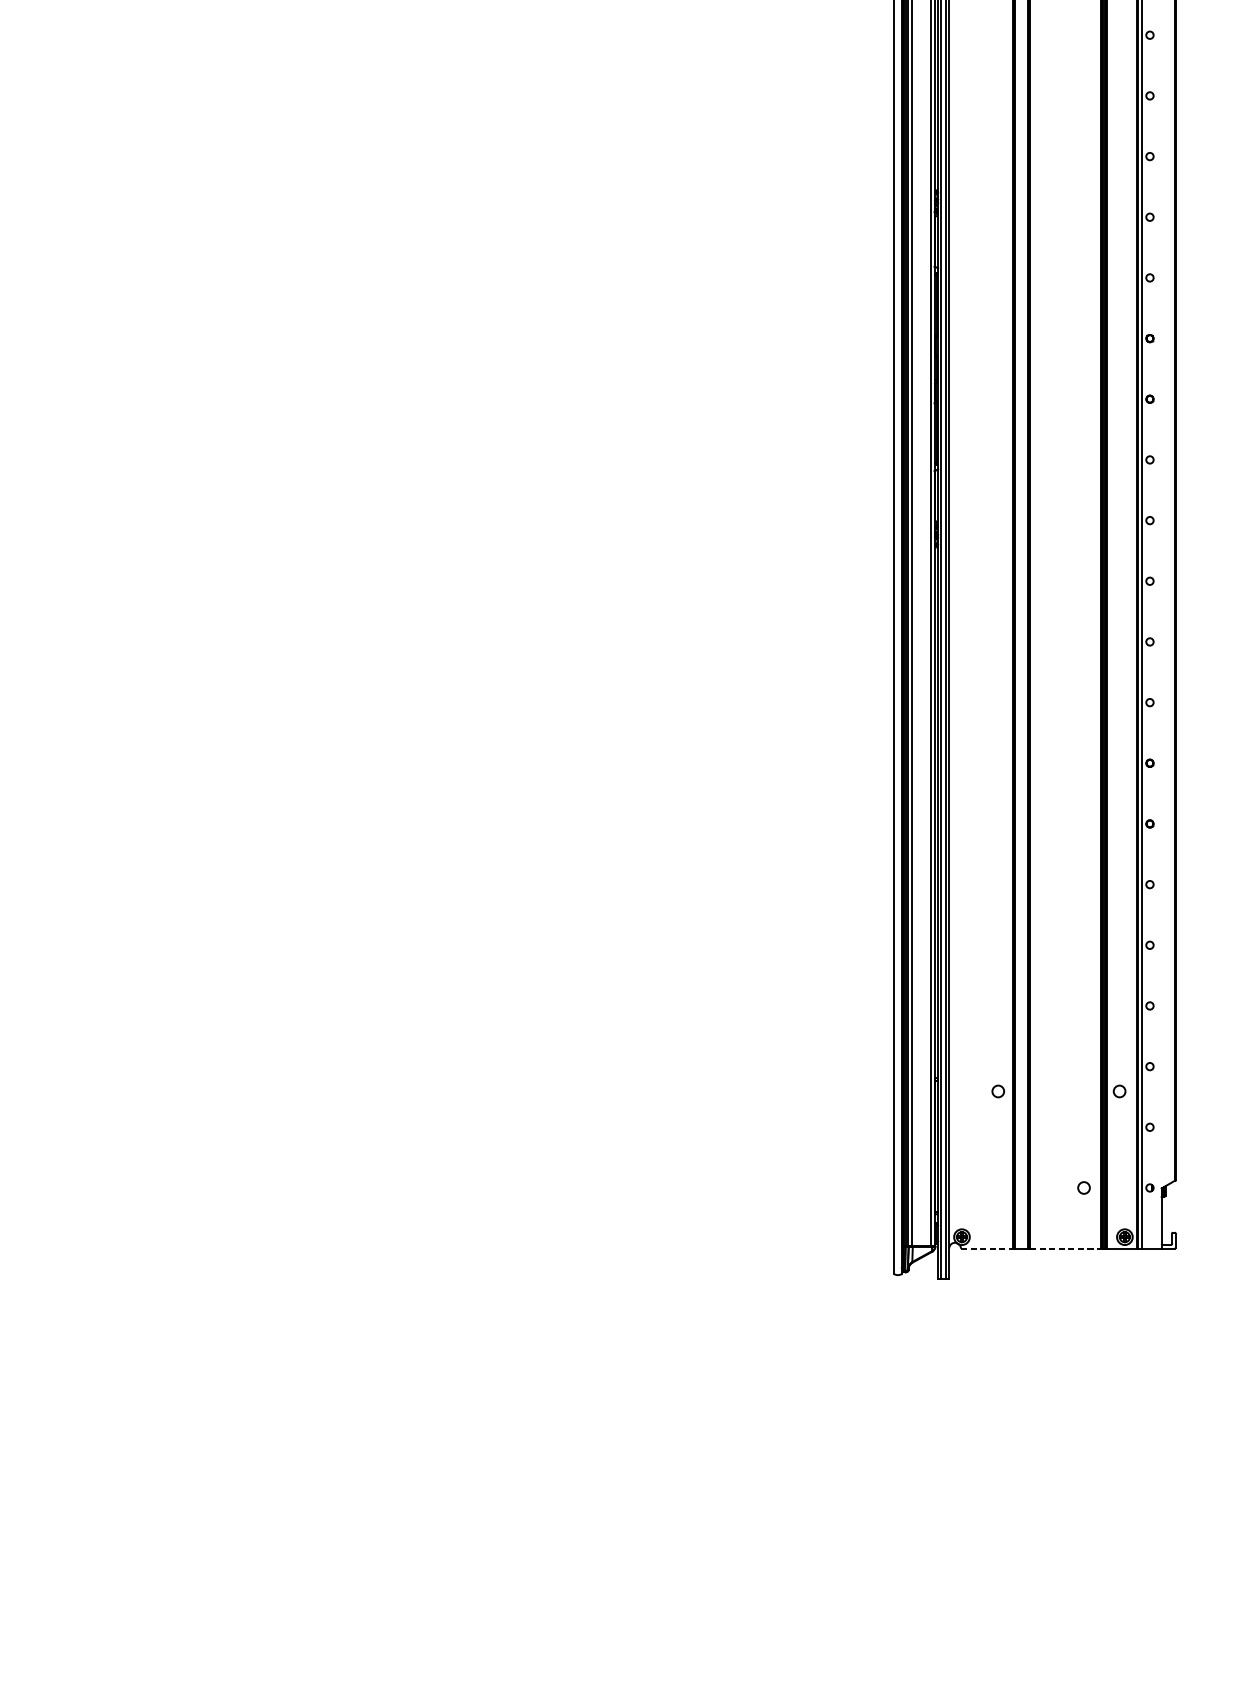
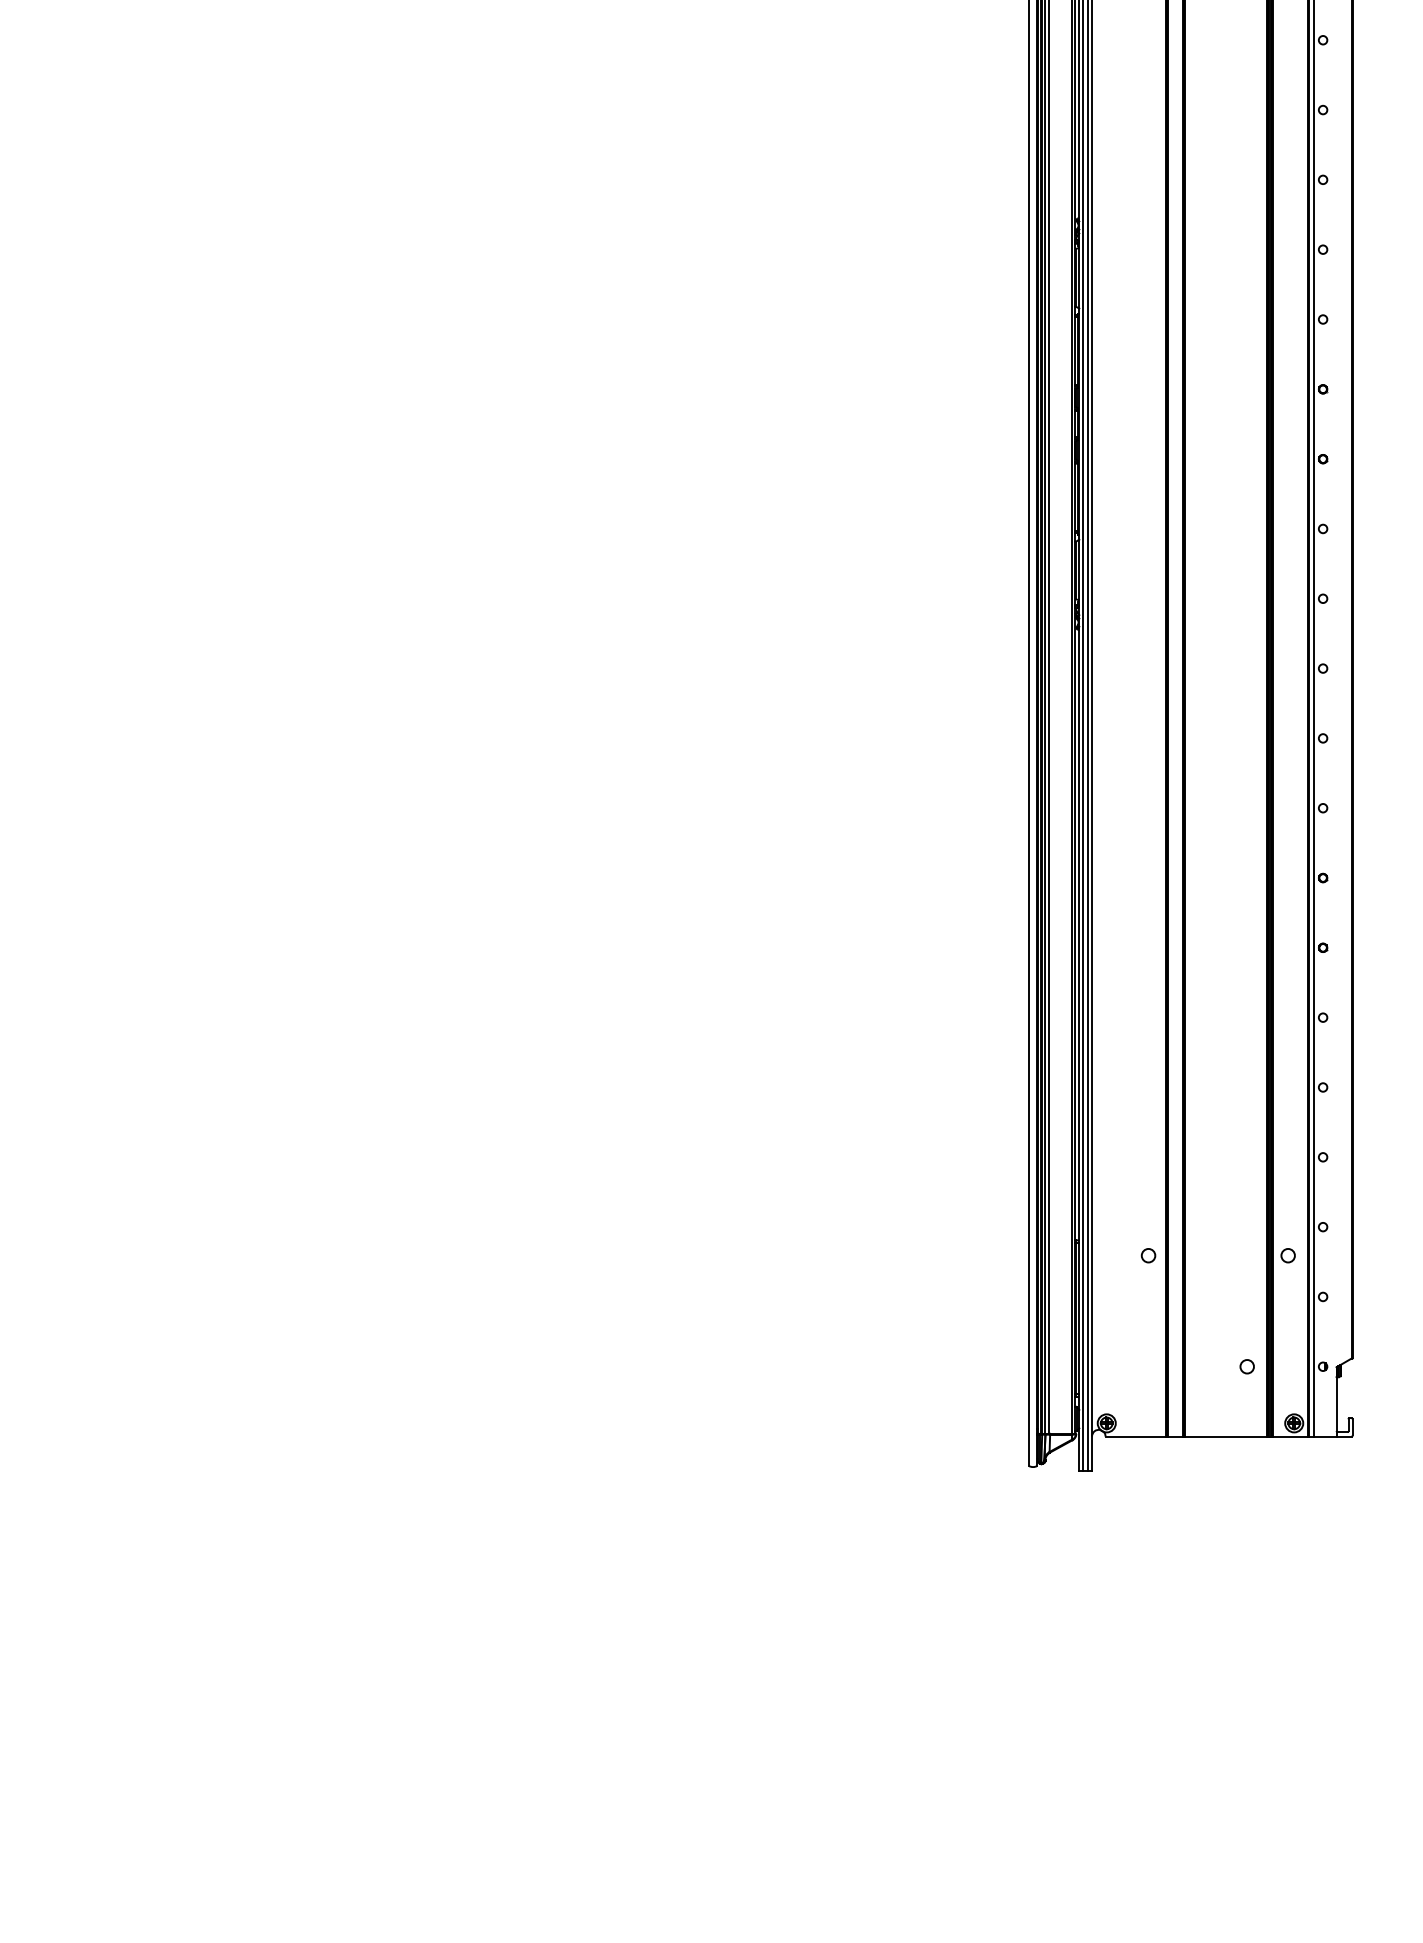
line: (986, 1248) -> (1135, 1436), dashed -> solid
line: (1065, 1248) -> (1225, 1436), dashed -> solid

